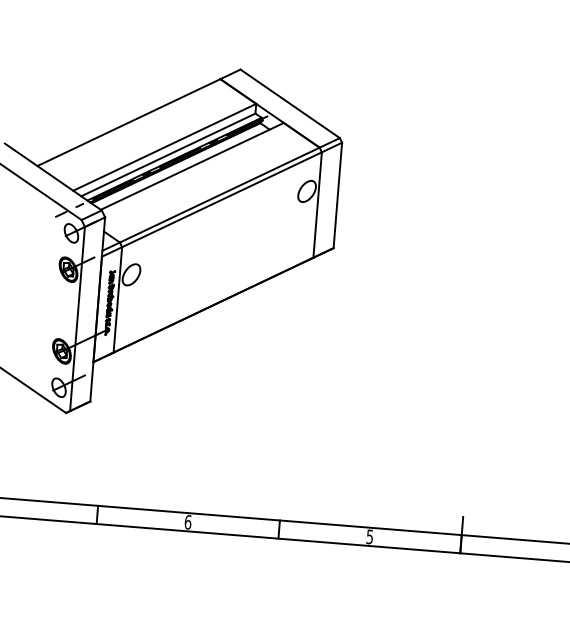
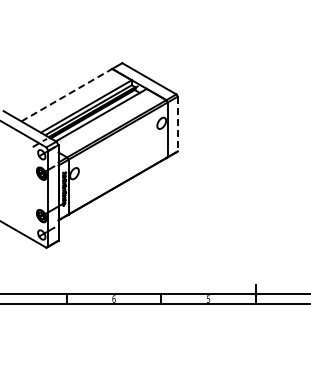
line: (130, 121) -> (67, 94), solid -> dashed
line: (337, 196) -> (177, 124), solid -> dashed

